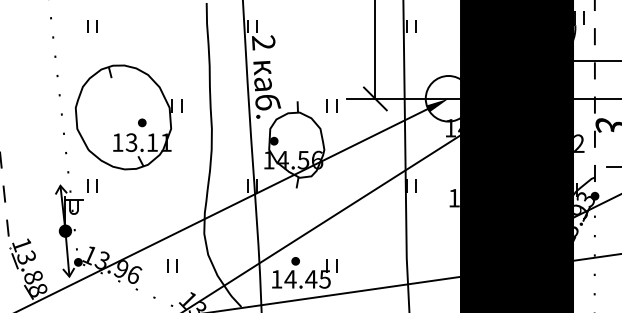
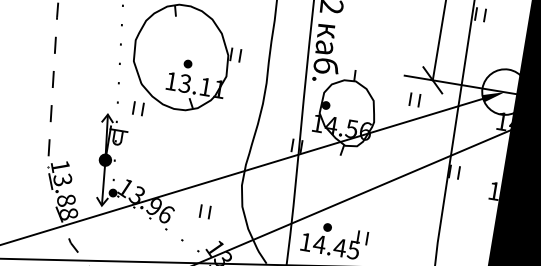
part: (331, 105) -> (414, 99), moved
part: (142, 122) -> (188, 63), moved
part: (92, 185) -> (138, 108), moved

